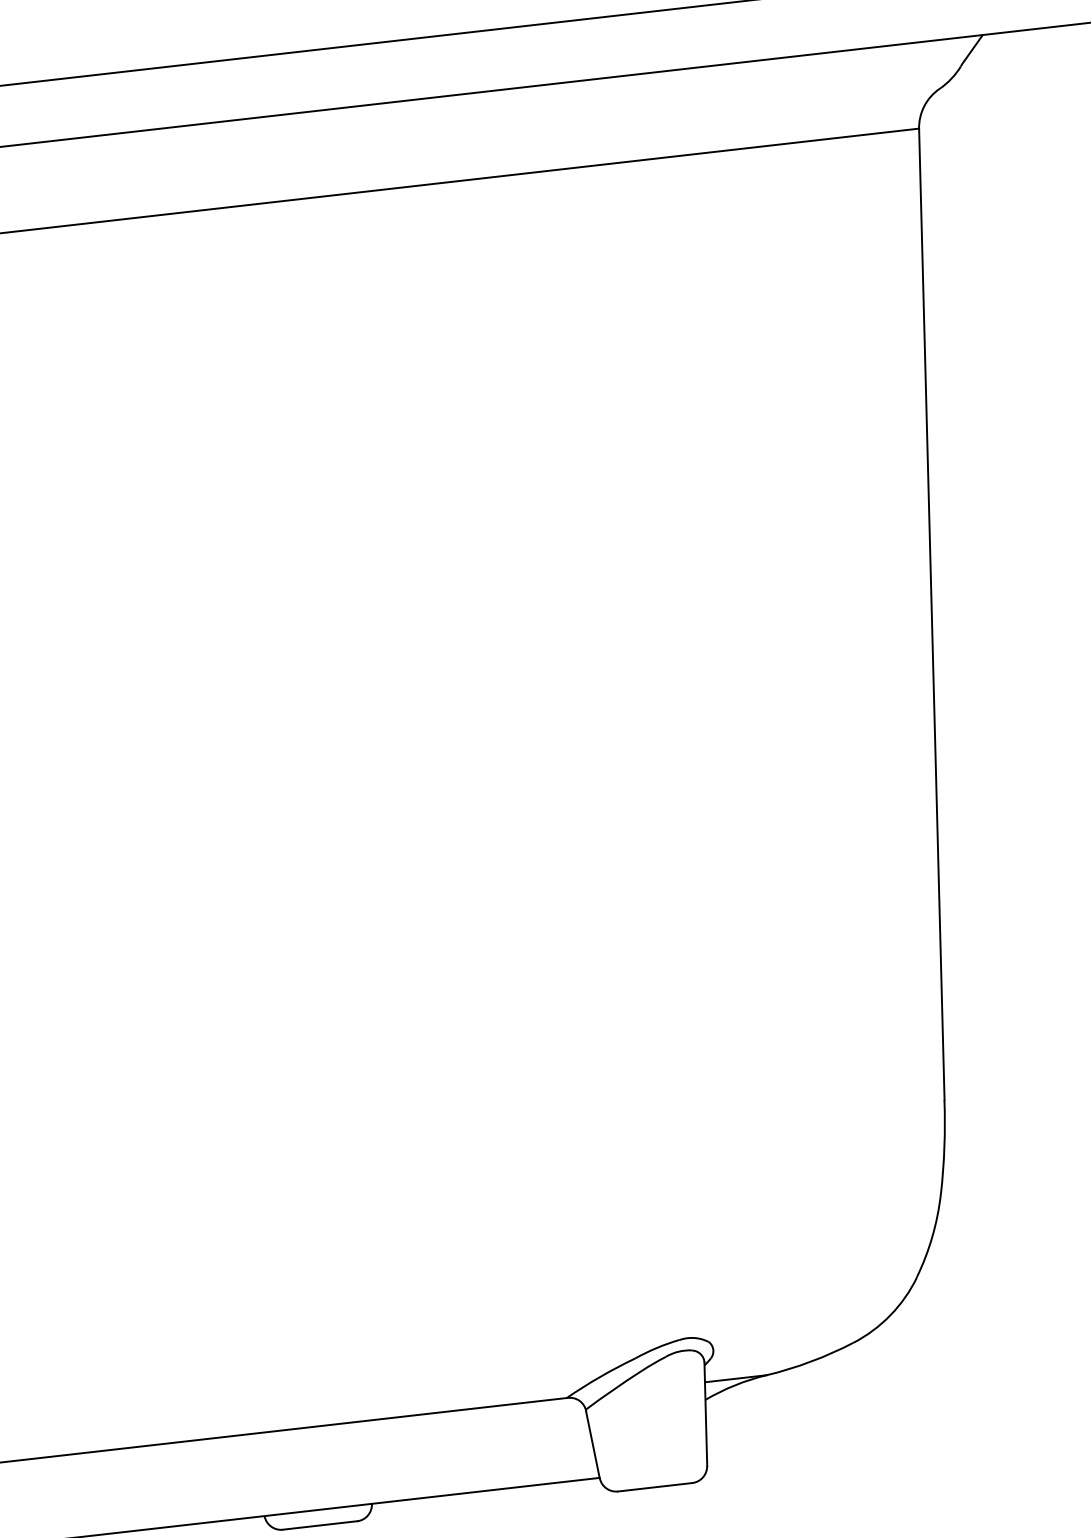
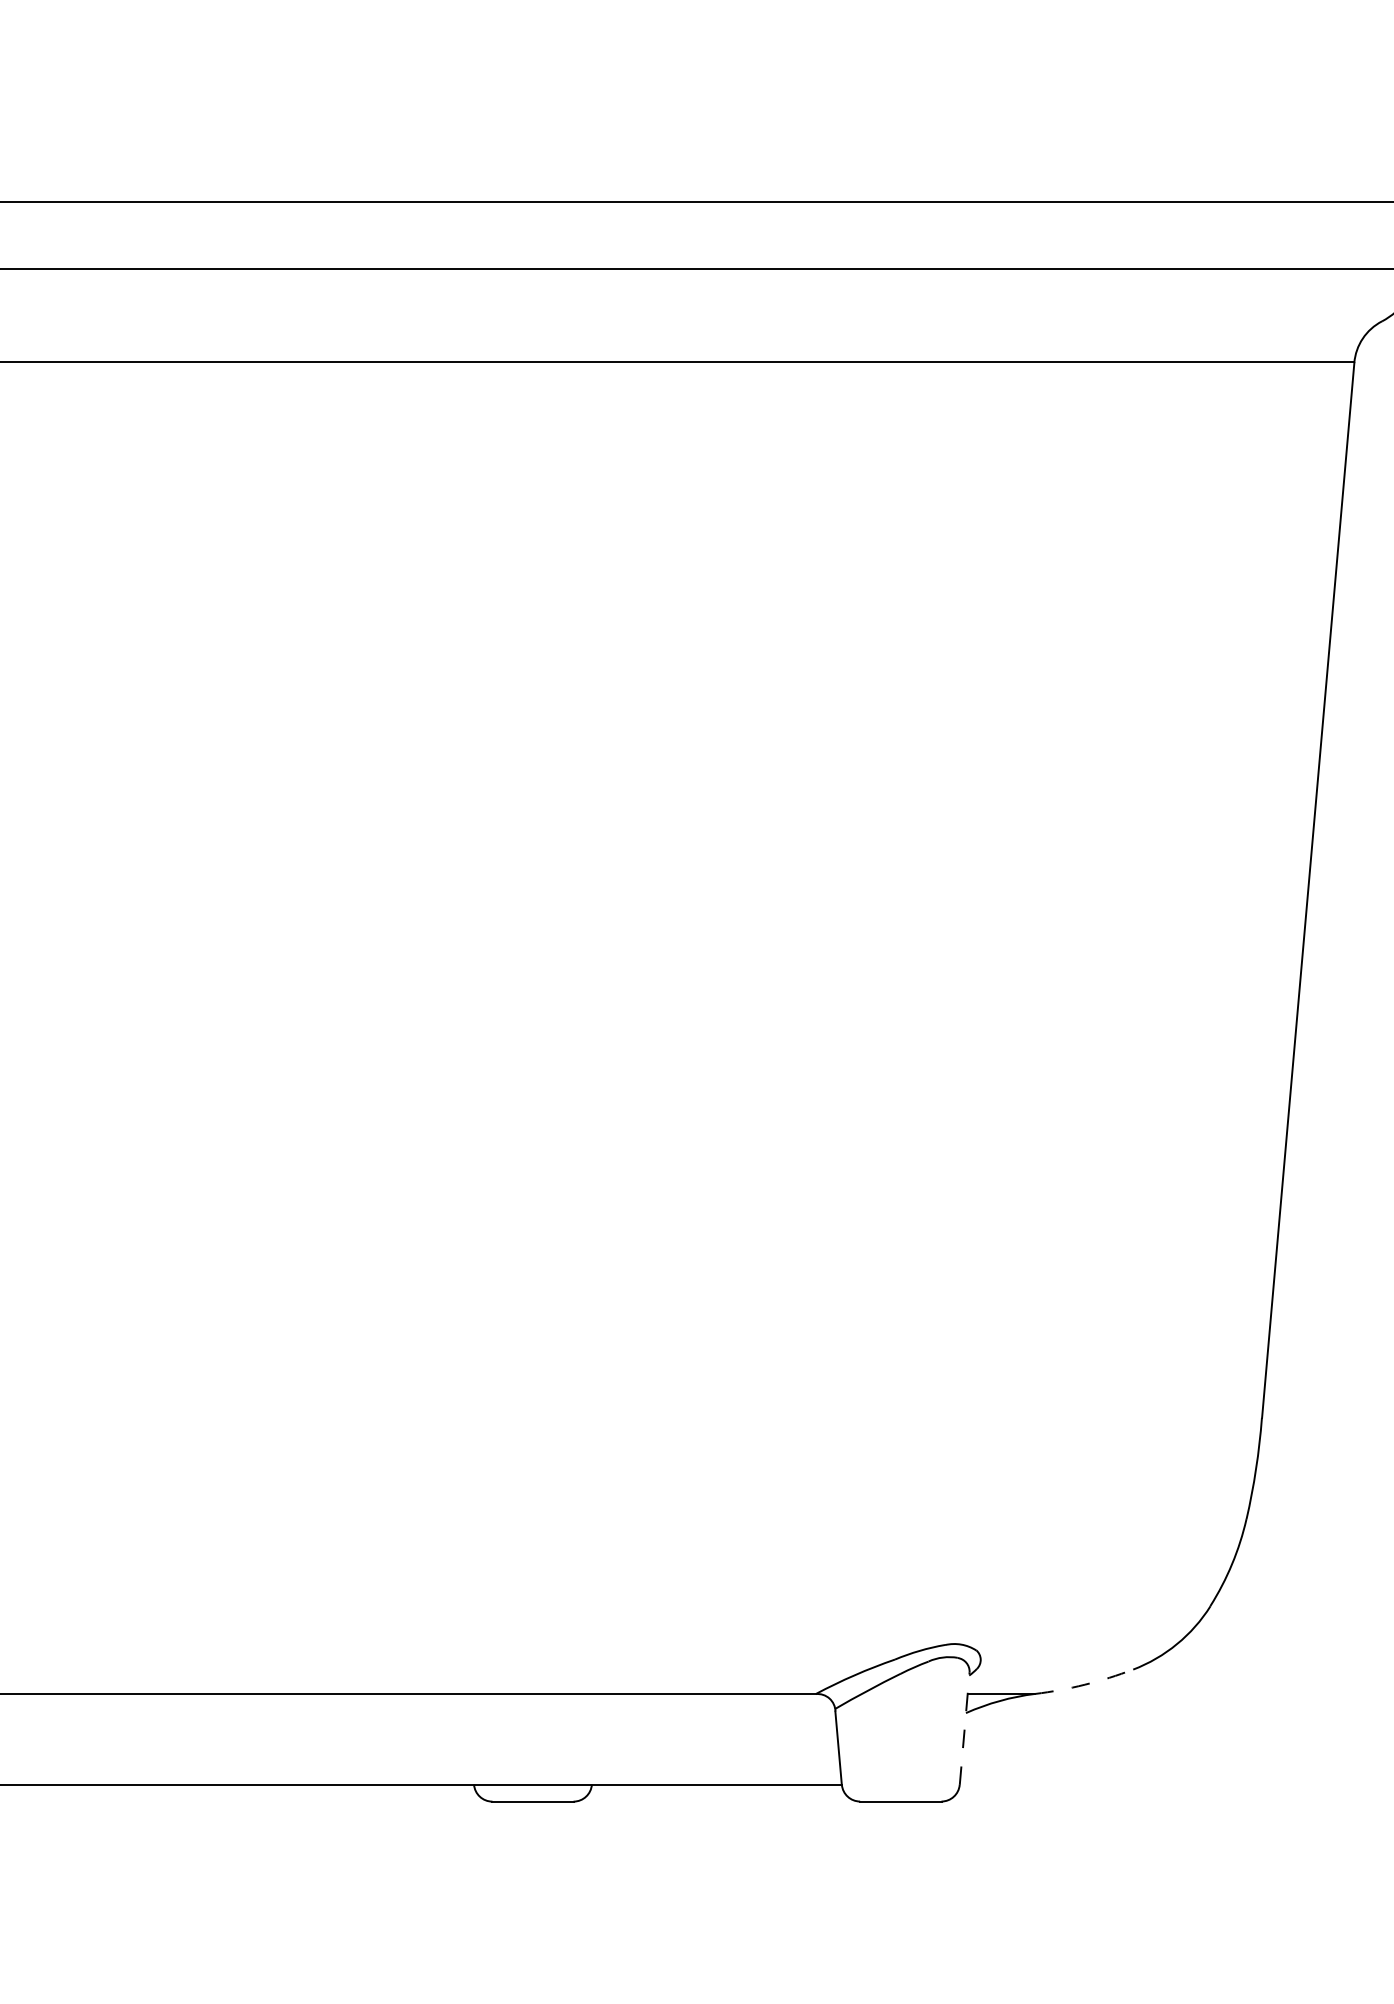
arc: (810, 1361) -> (1084, 1684), solid -> dashed
line: (705, 1414) -> (964, 1728), solid -> dashed

